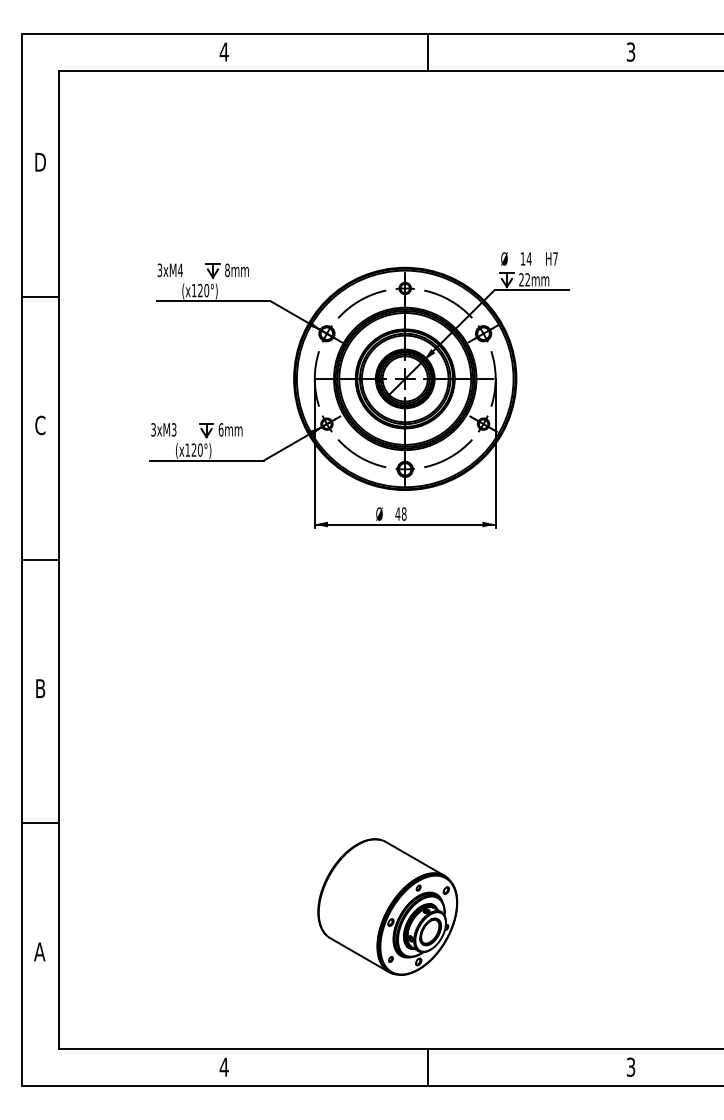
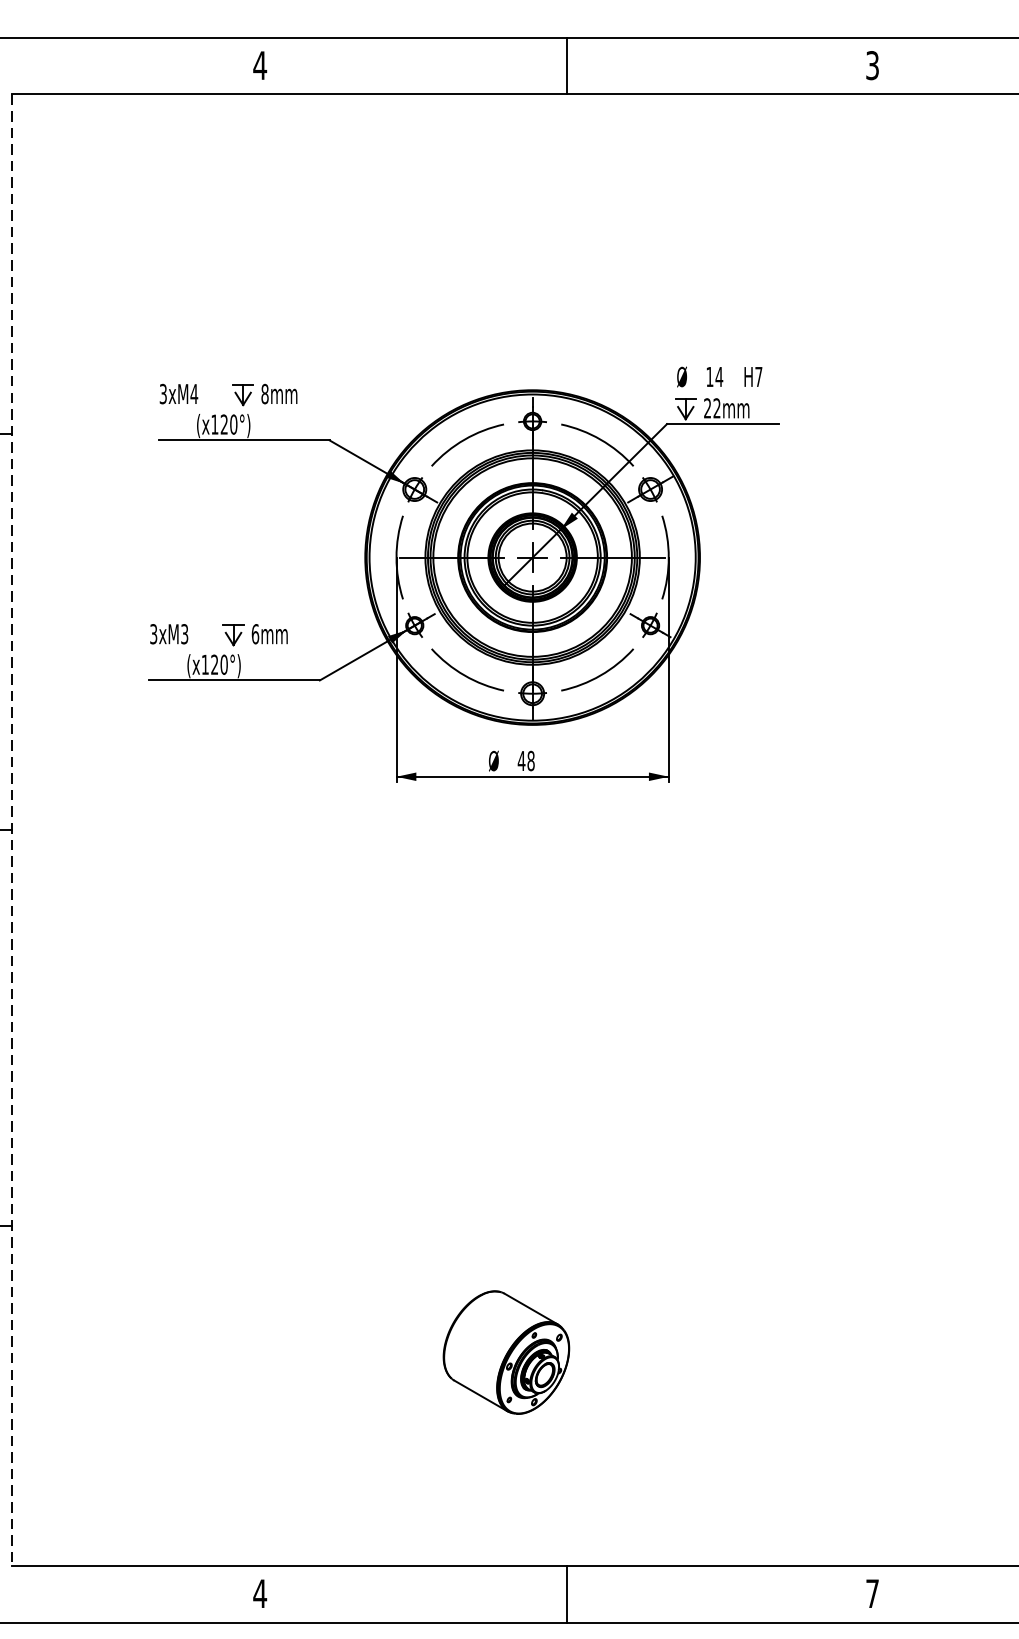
line: (59, 560) -> (12, 830), solid -> dashed
part: (387, 906) -> (505, 1351), size x0.6
text: (630, 1066) -> (871, 1592), 3 -> 7

